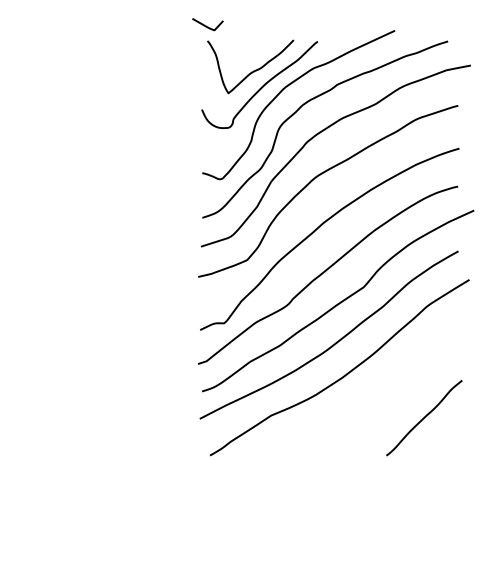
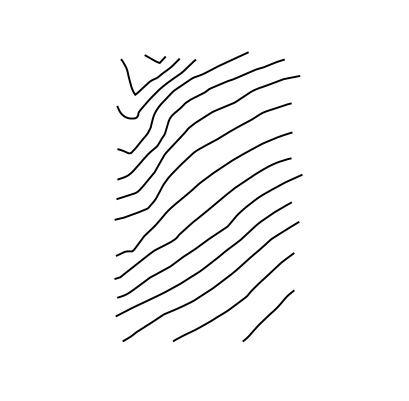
curve: (206, 25) -> (154, 59), moved
curve: (380, 396) -> (238, 301), added

